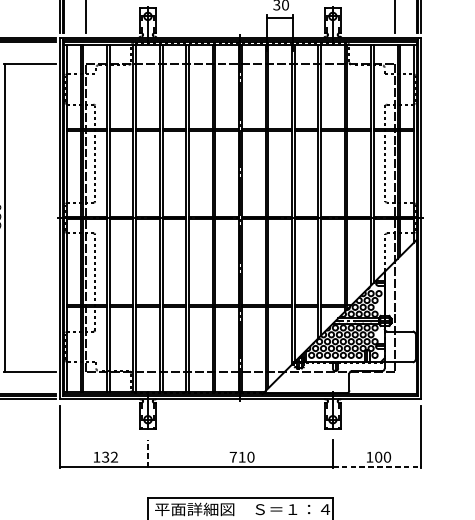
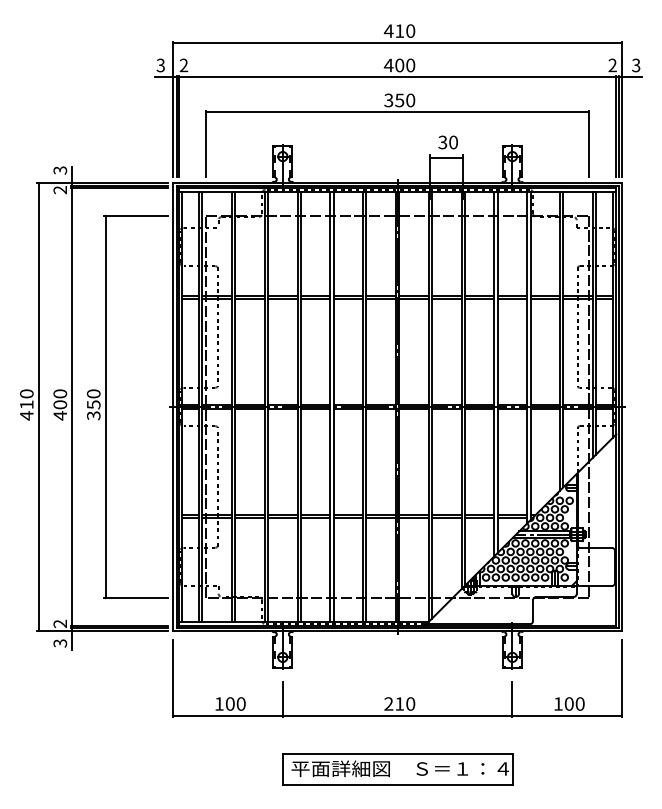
line: (147, 453) -> (282, 699), dashed -> solid
text: (109, 456) -> (235, 703), 132 -> 100
text: (233, 456) -> (388, 703), 710 -> 210
line: (377, 466) -> (567, 715), dashed -> solid

